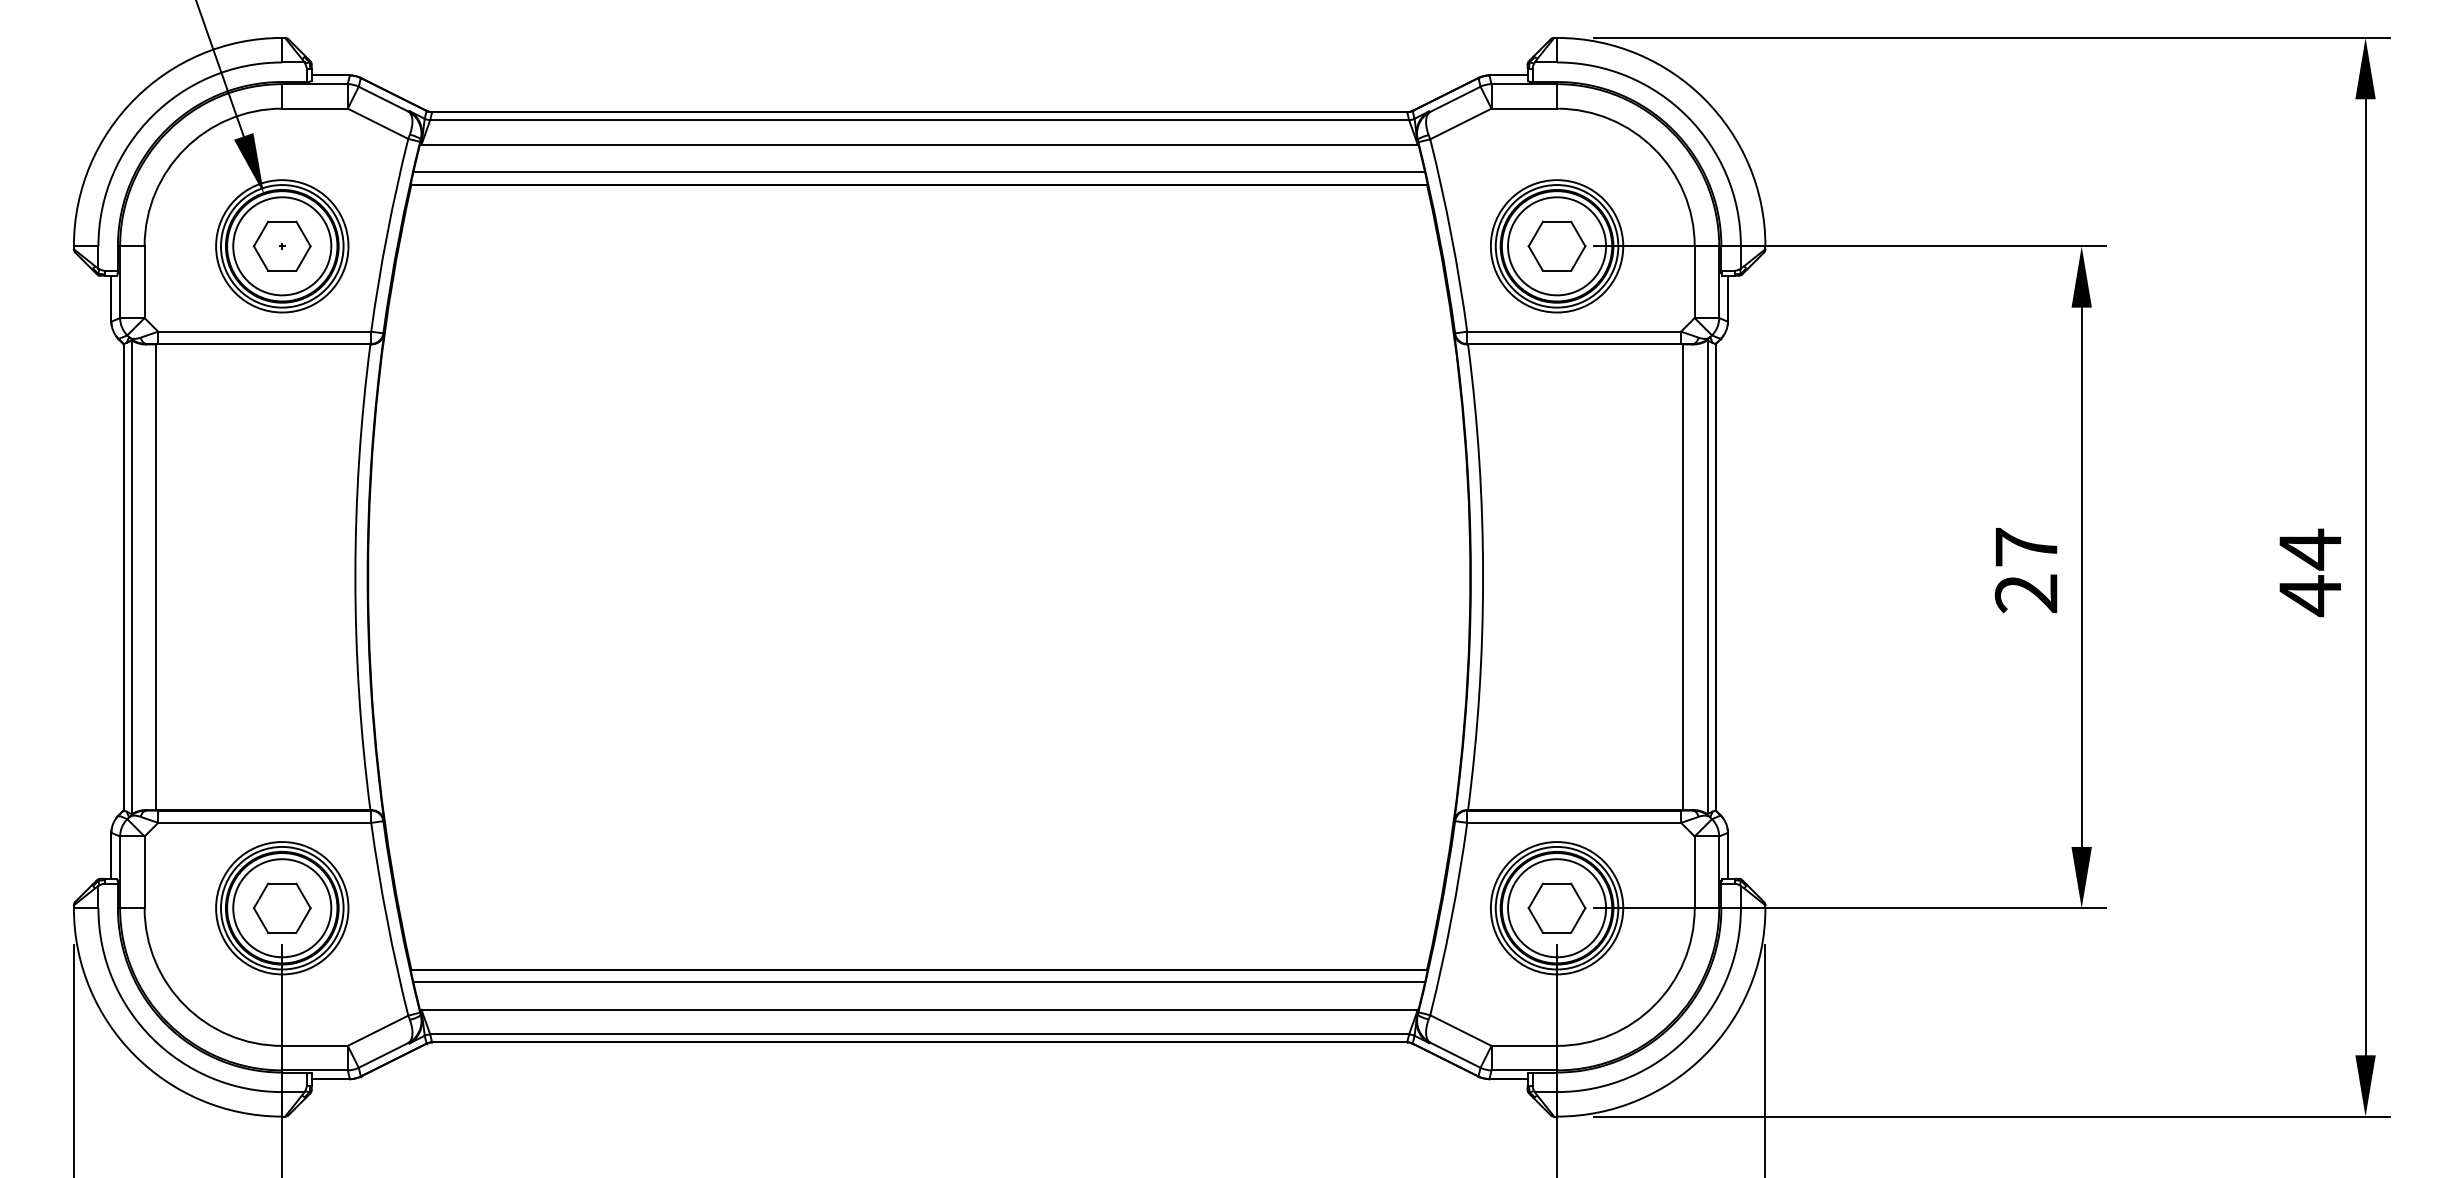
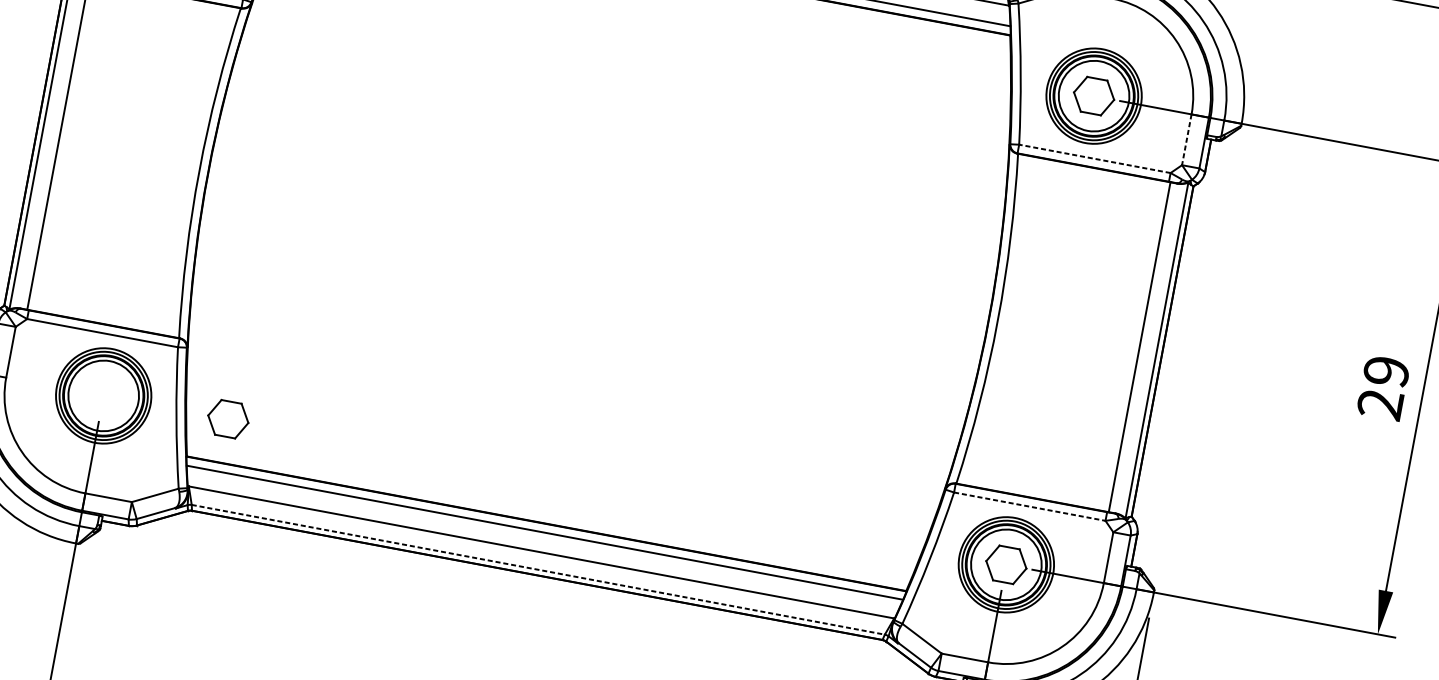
line: (1694, 282) -> (1186, 139), solid -> dashed
line: (1574, 331) -> (1095, 158), solid -> dashed
text: (2026, 547) -> (1386, 371), 27 -> 29
line: (1574, 822) -> (1030, 506), solid -> dashed
part: (281, 907) -> (227, 418), moved
line: (920, 1034) -> (538, 569), solid -> dashed

